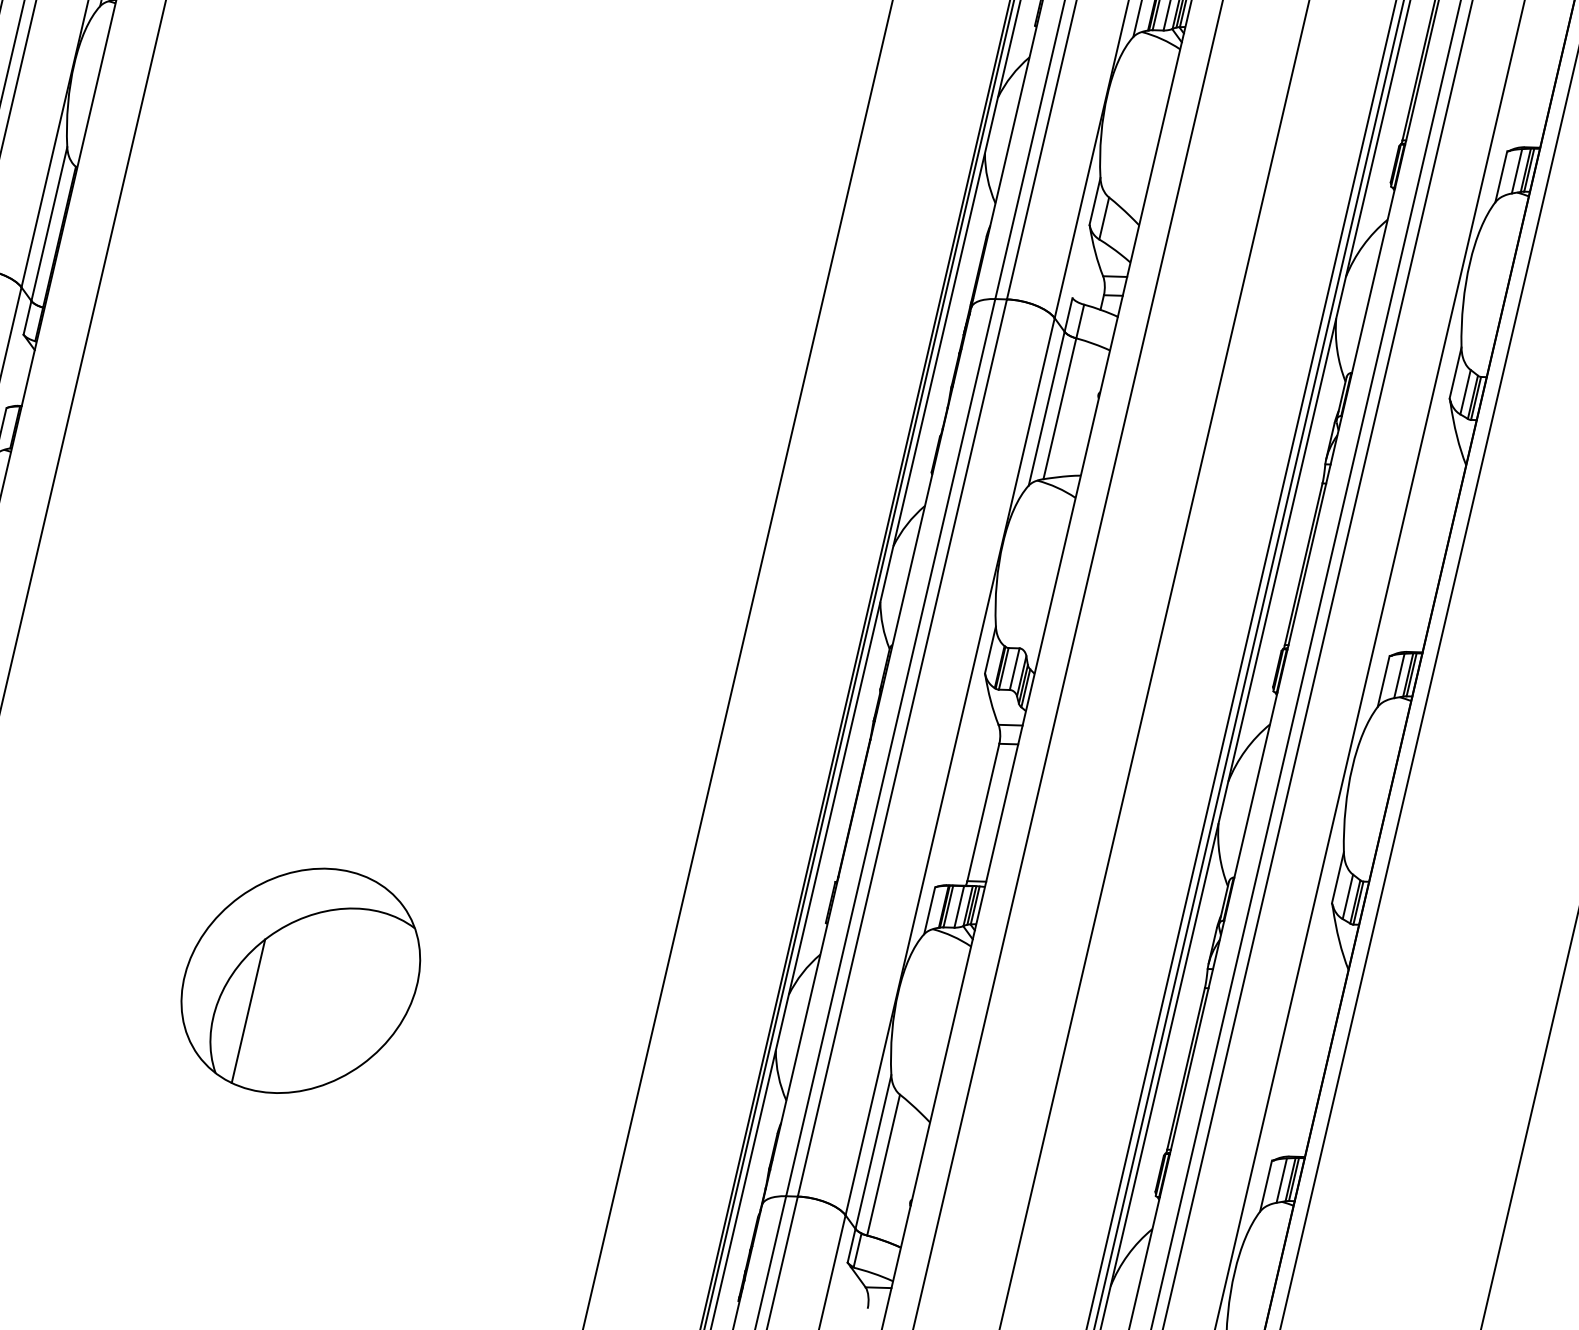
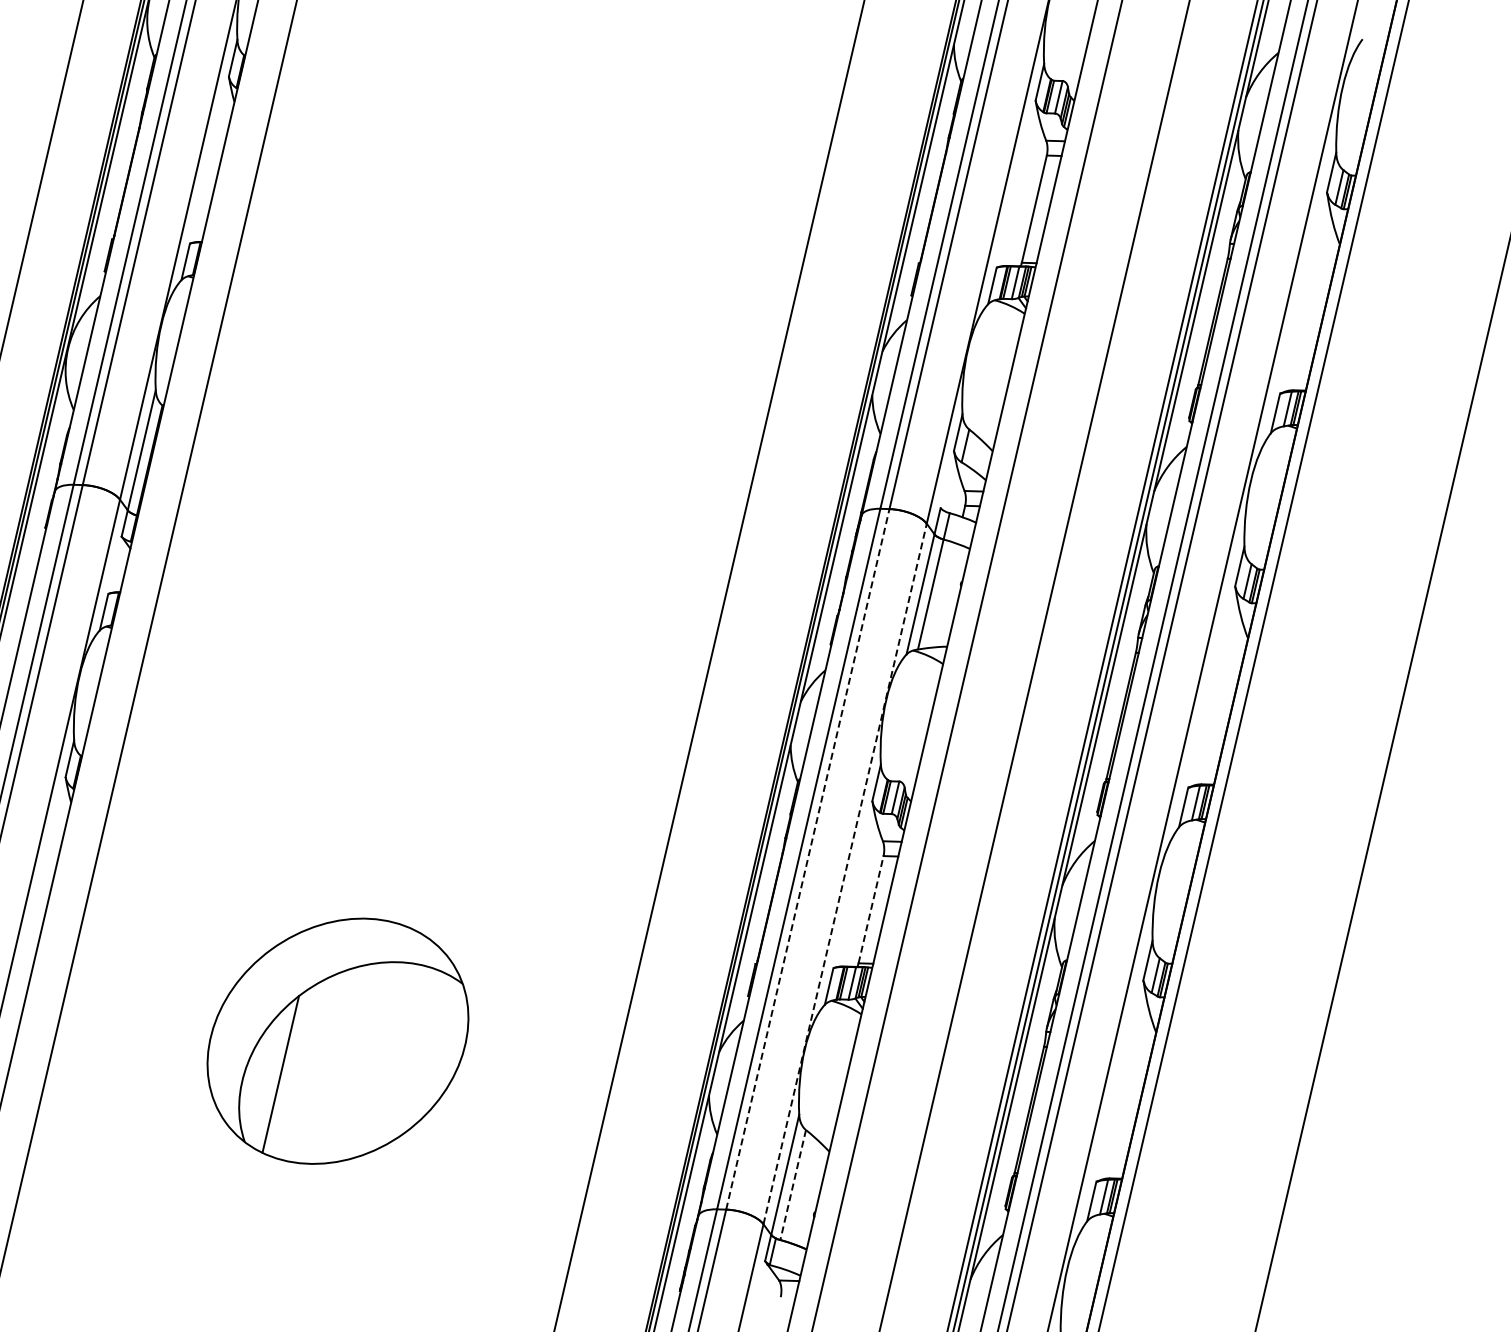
line: (901, 748) -> (807, 859), solid -> dashed
line: (950, 766) -> (845, 873), solid -> dashed
line: (983, 812) -> (871, 909), solid -> dashed
part: (301, 979) -> (338, 1040), size x1.4
line: (884, 1165) -> (793, 1185), solid -> dashed

